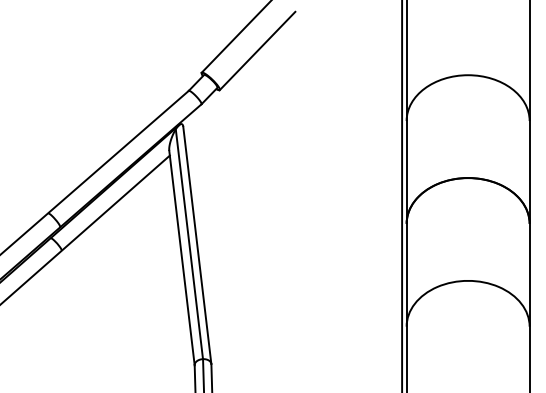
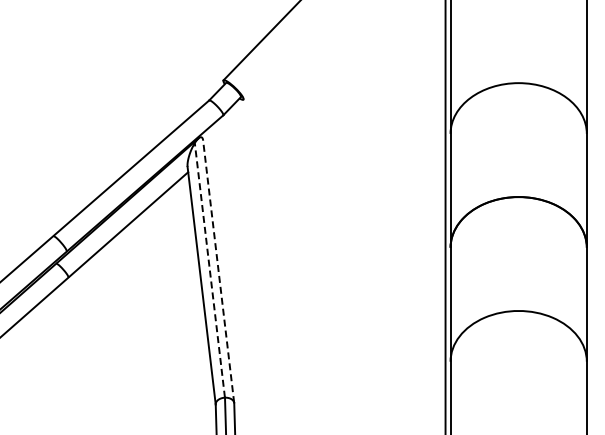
line: (257, 50) -> (285, 55), removed
line: (189, 243) -> (209, 269), solid -> dashed
line: (197, 245) -> (218, 271), solid -> dashed

